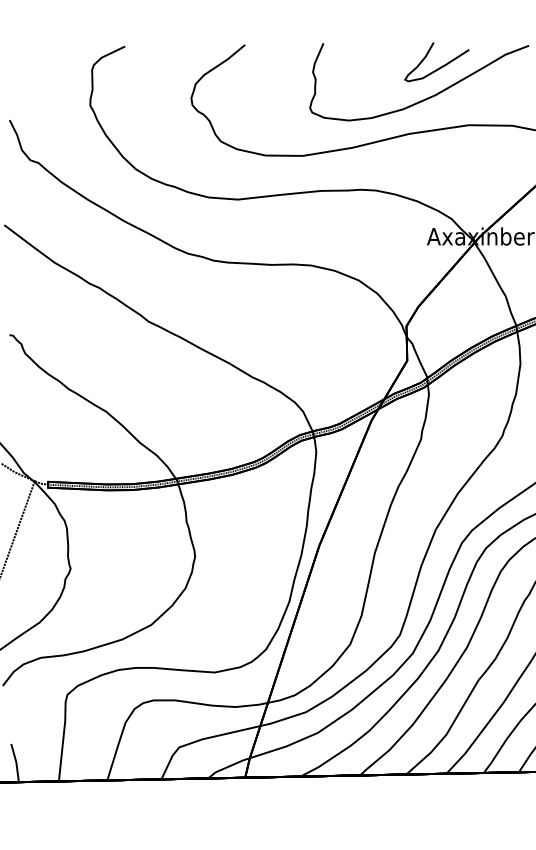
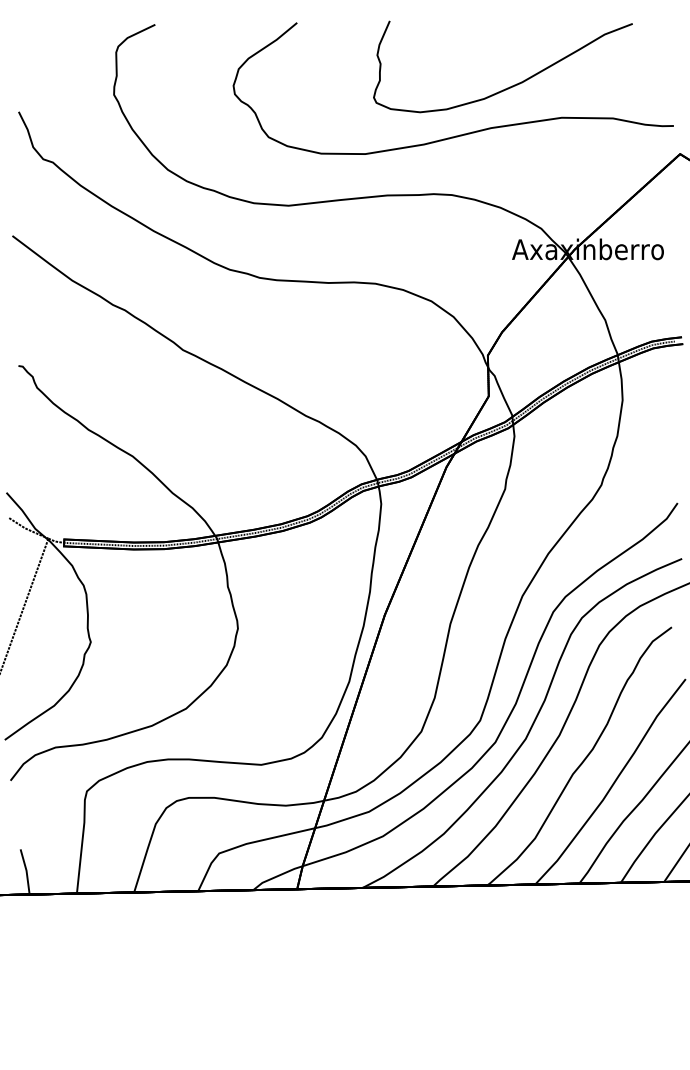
curve: (440, 66) -> (528, 48), removed

